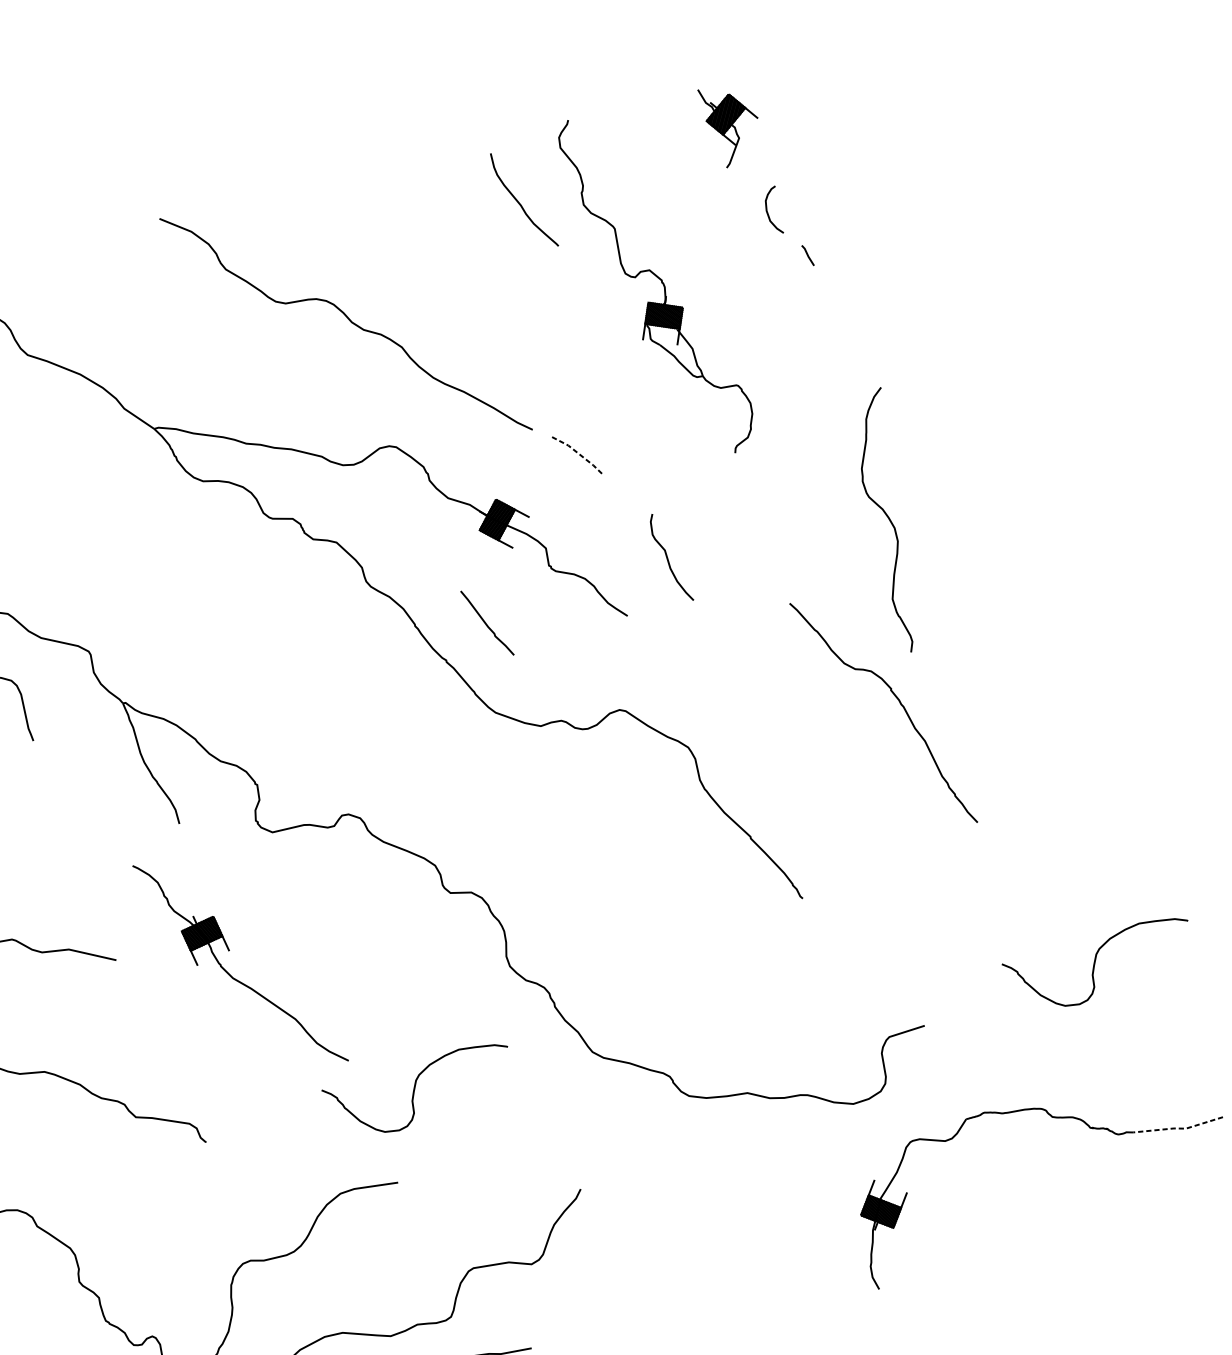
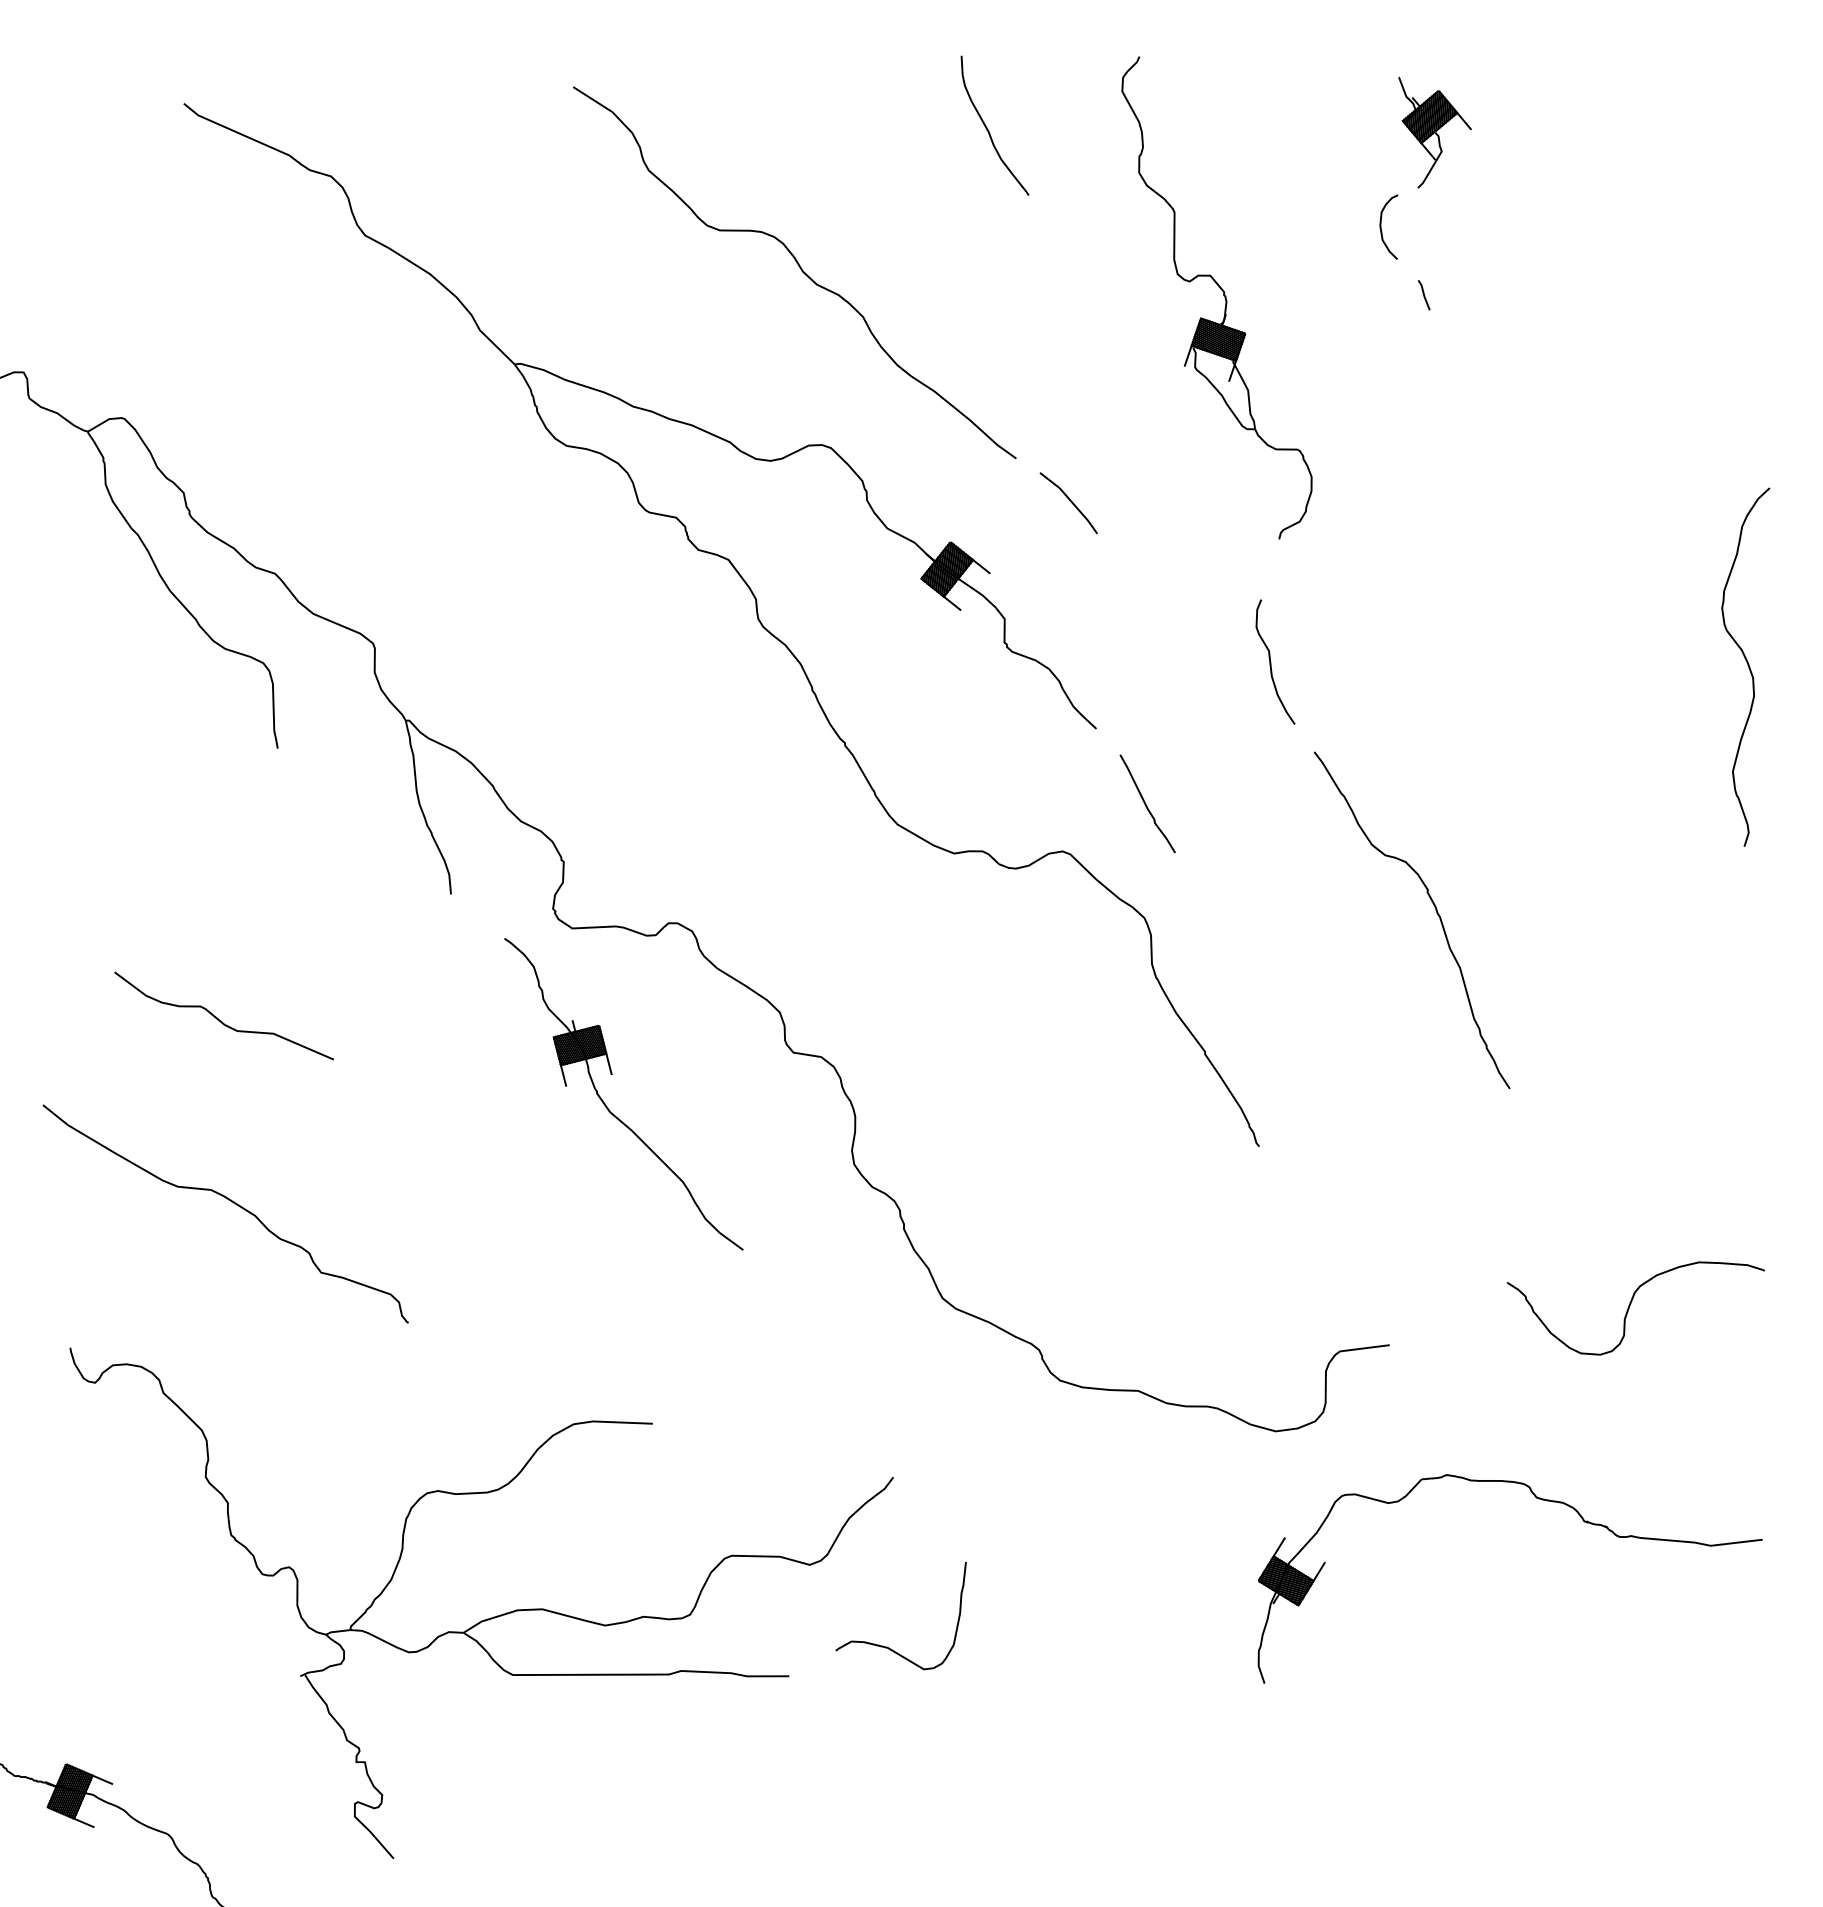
part: (731, 125) -> (1434, 132), moved
curve: (520, 203) -> (988, 129), moved
line: (577, 453) -> (1070, 500), dashed -> solid
curve: (888, 519) -> (1747, 665), moved
curve: (668, 557) -> (1271, 661), moved
curve: (486, 623) -> (1146, 803), moved
part: (230, 974) -> (607, 1106), moved
curve: (414, 1091) -> (697, 1306), removed
line: (1178, 1128) -> (1701, 1543), dashed -> solid
curve: (599, 1313) -> (887, 1646), added

